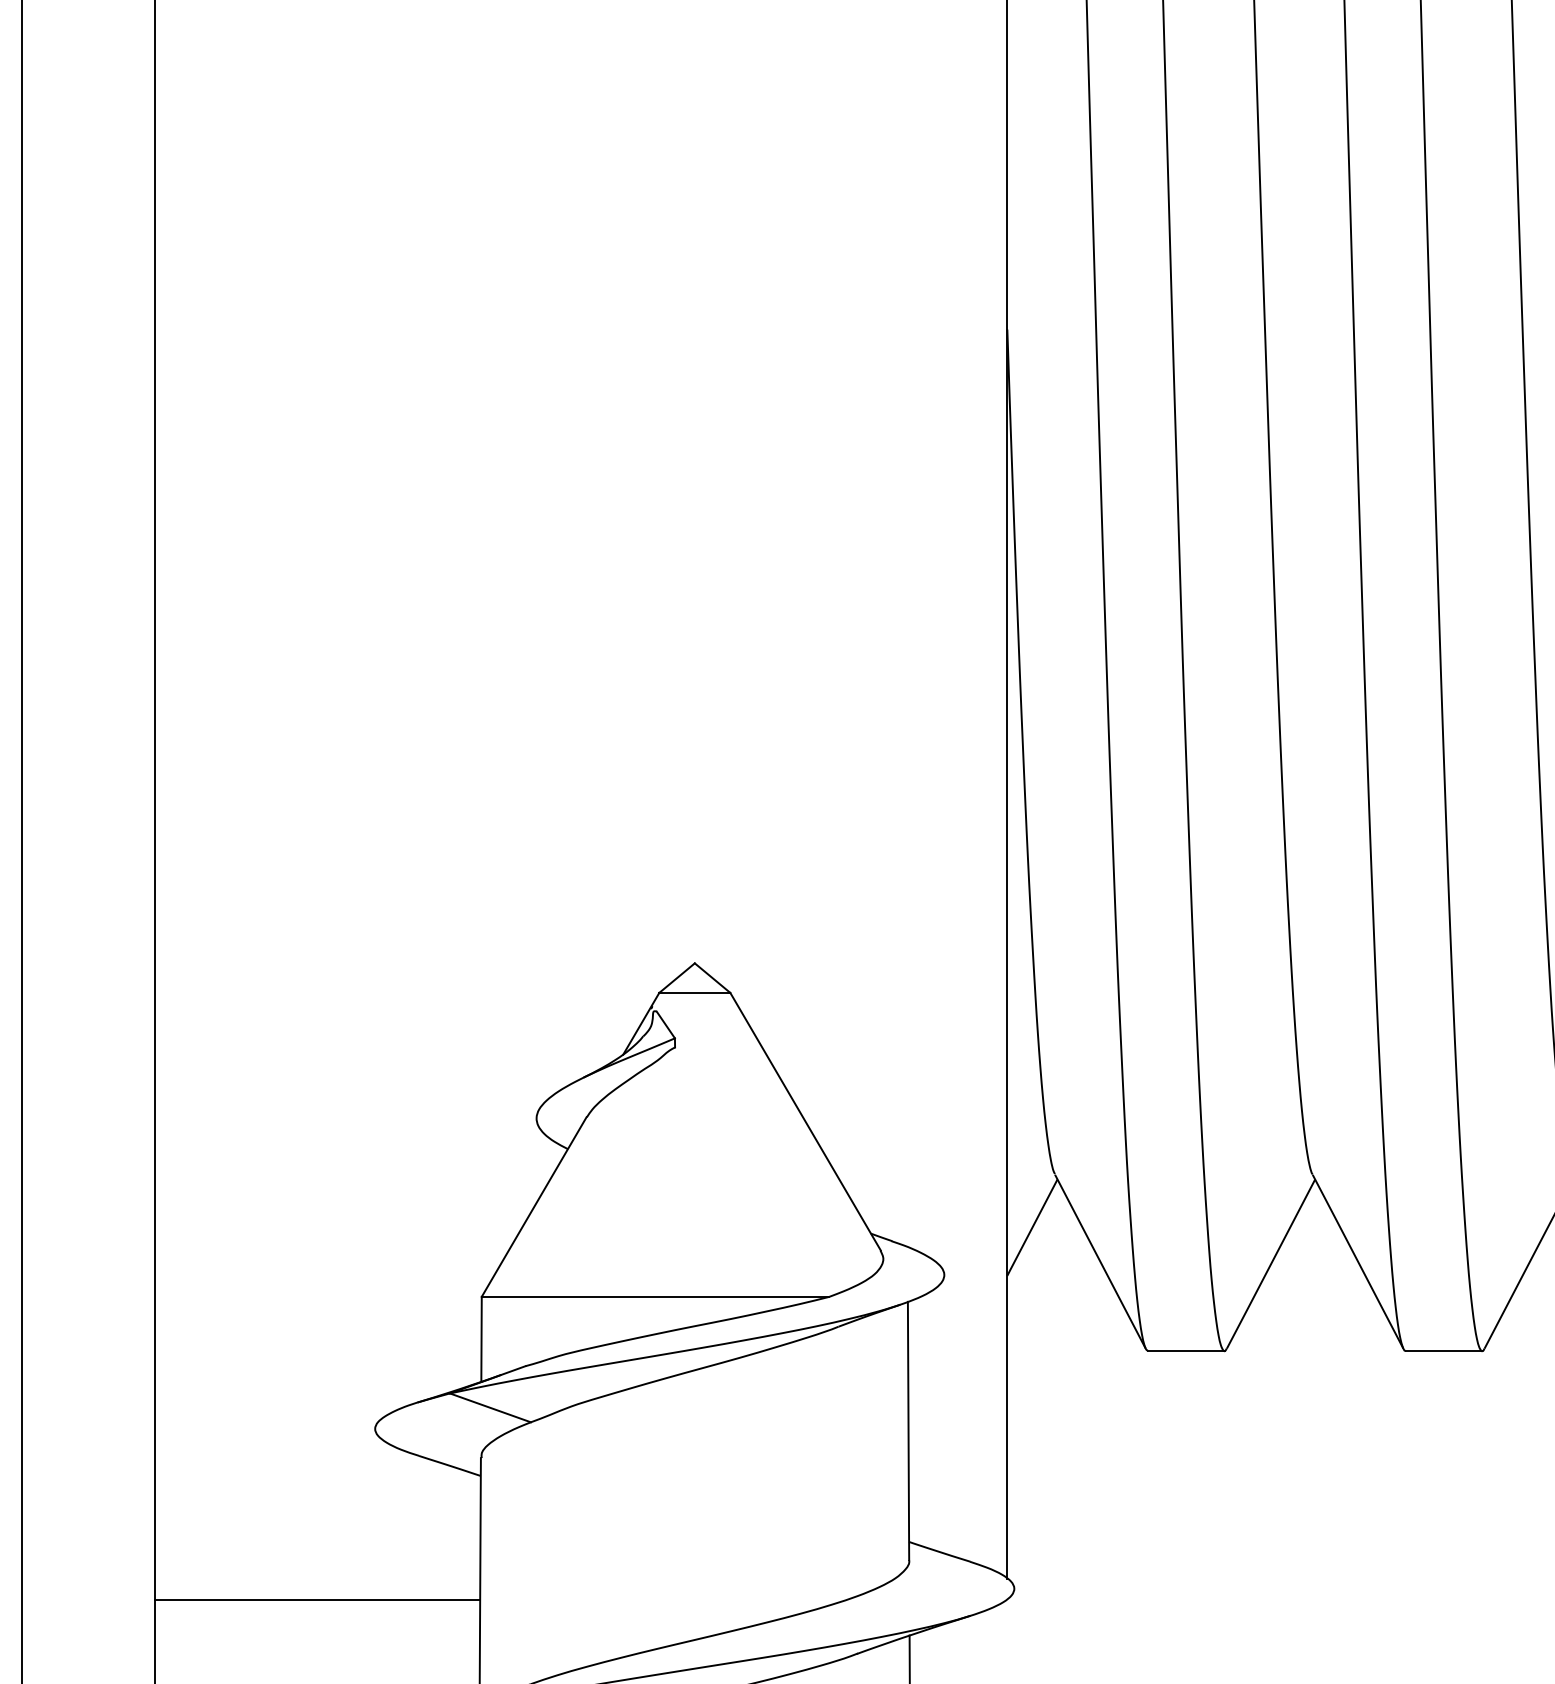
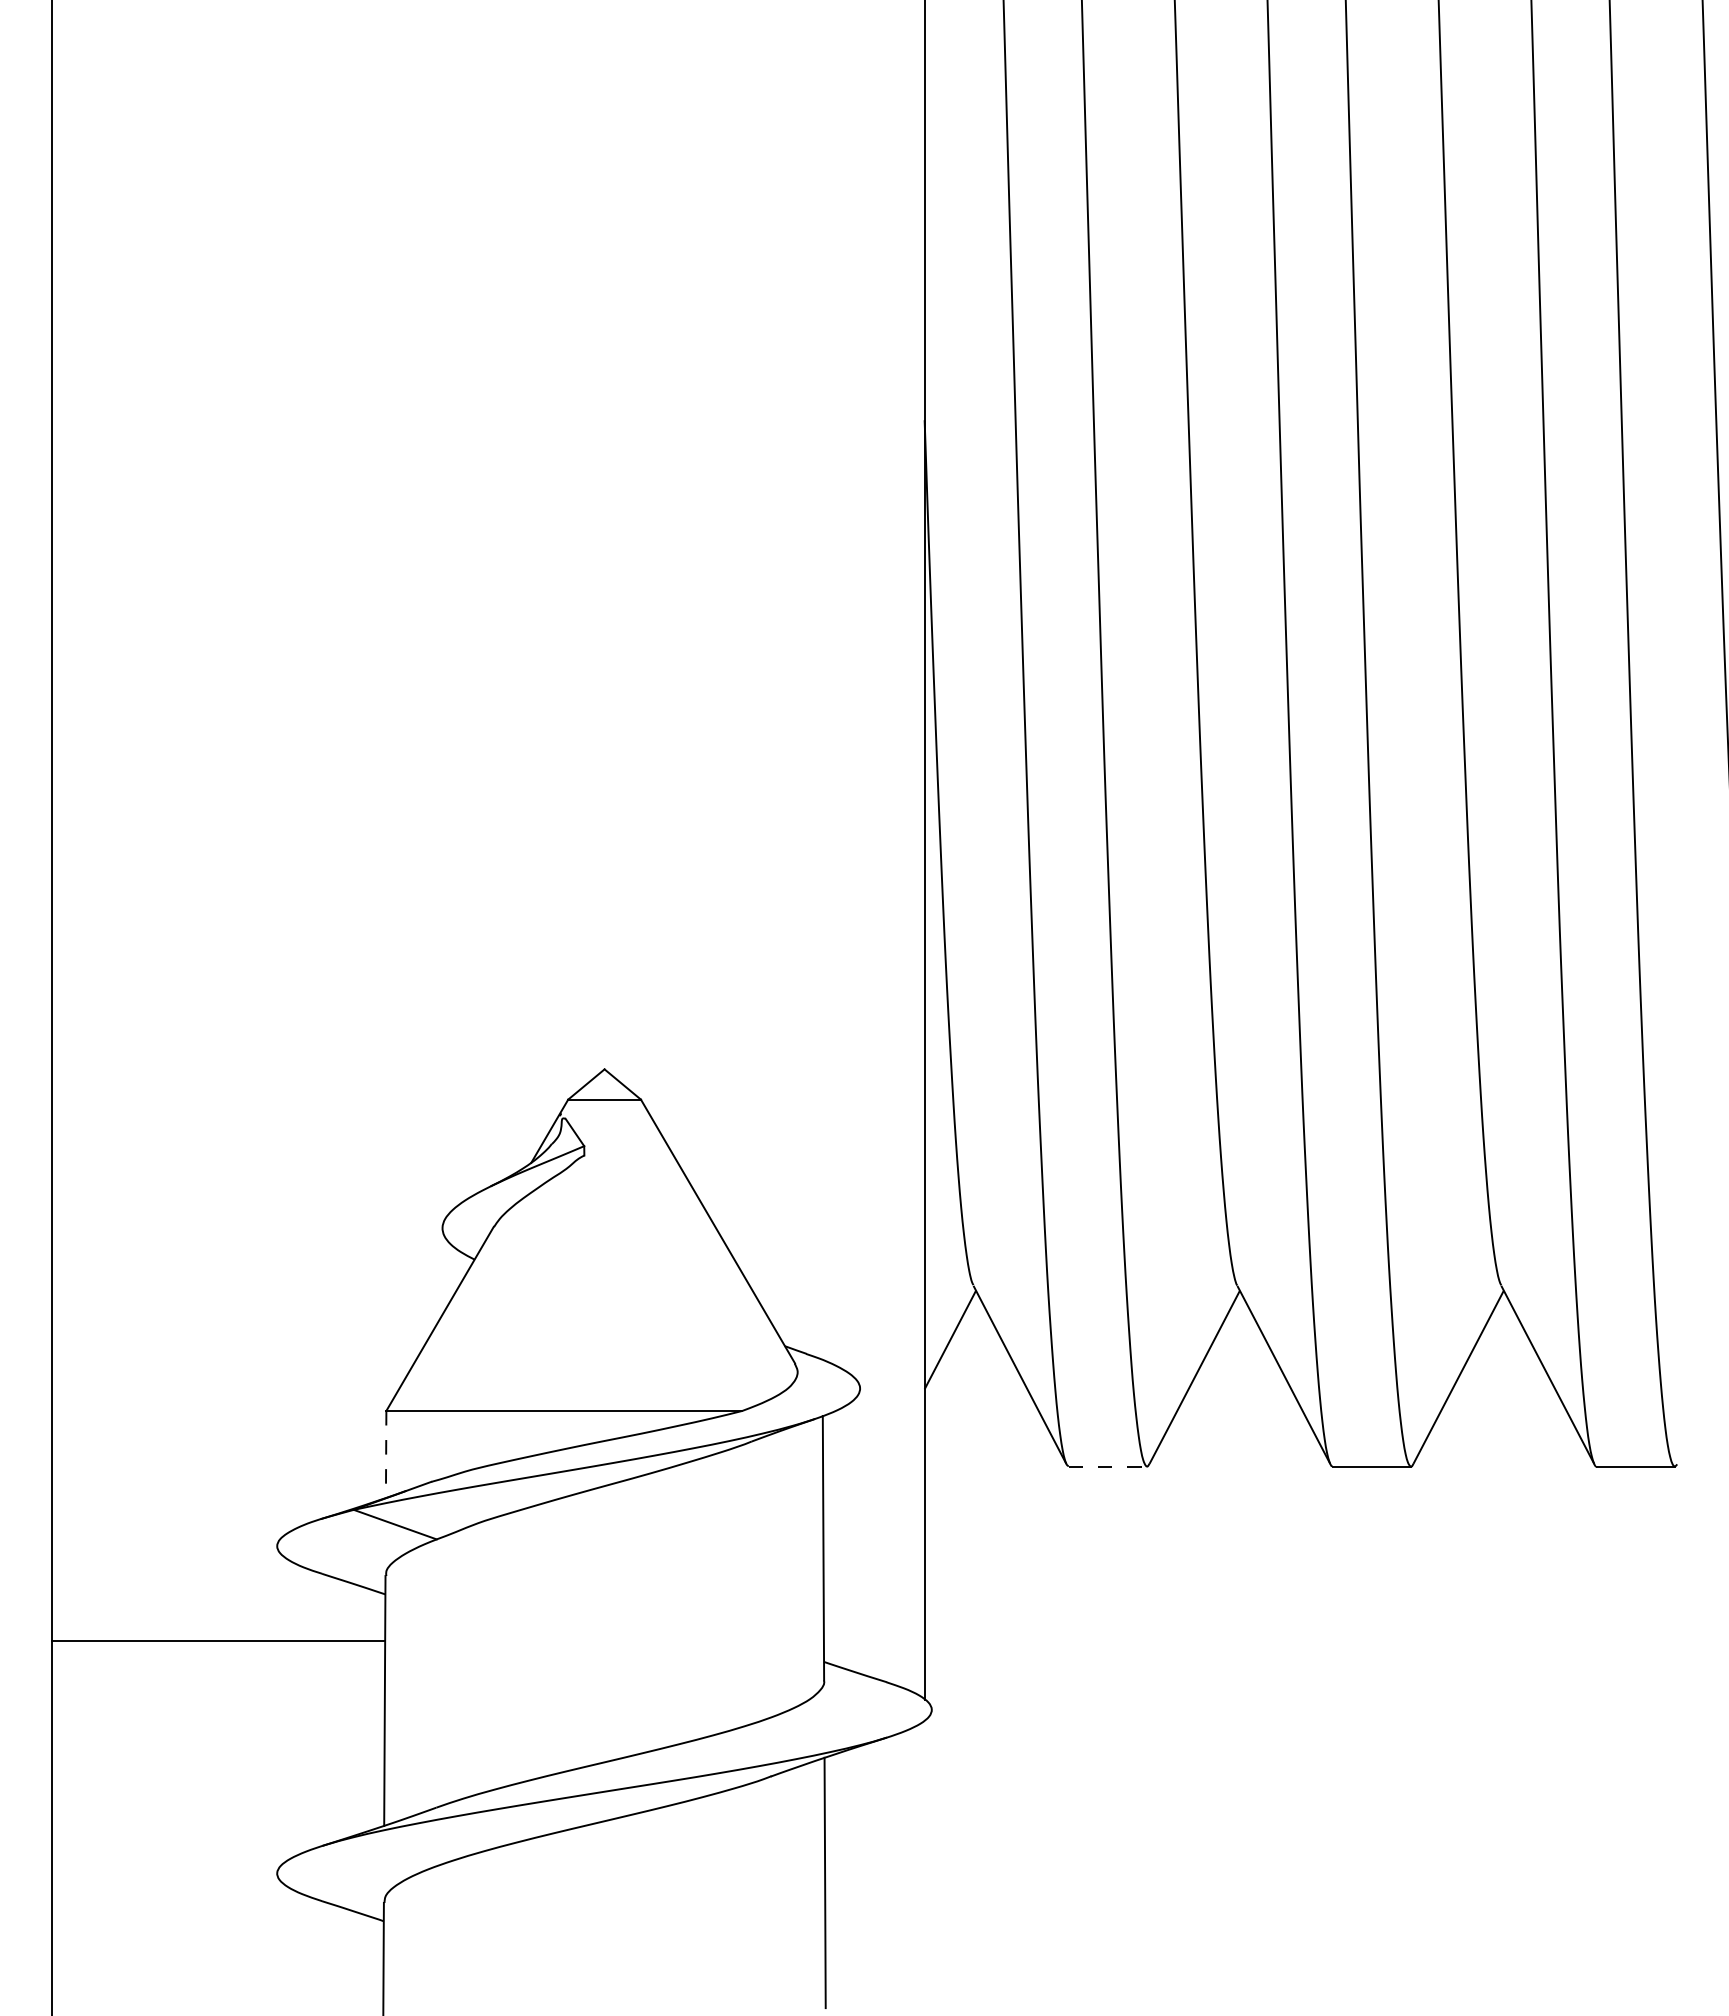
line: (481, 1339) -> (386, 1454), solid -> dashed
line: (1186, 1351) -> (1108, 1466), solid -> dashed
line: (316, 1600) -> (217, 1641), moved

